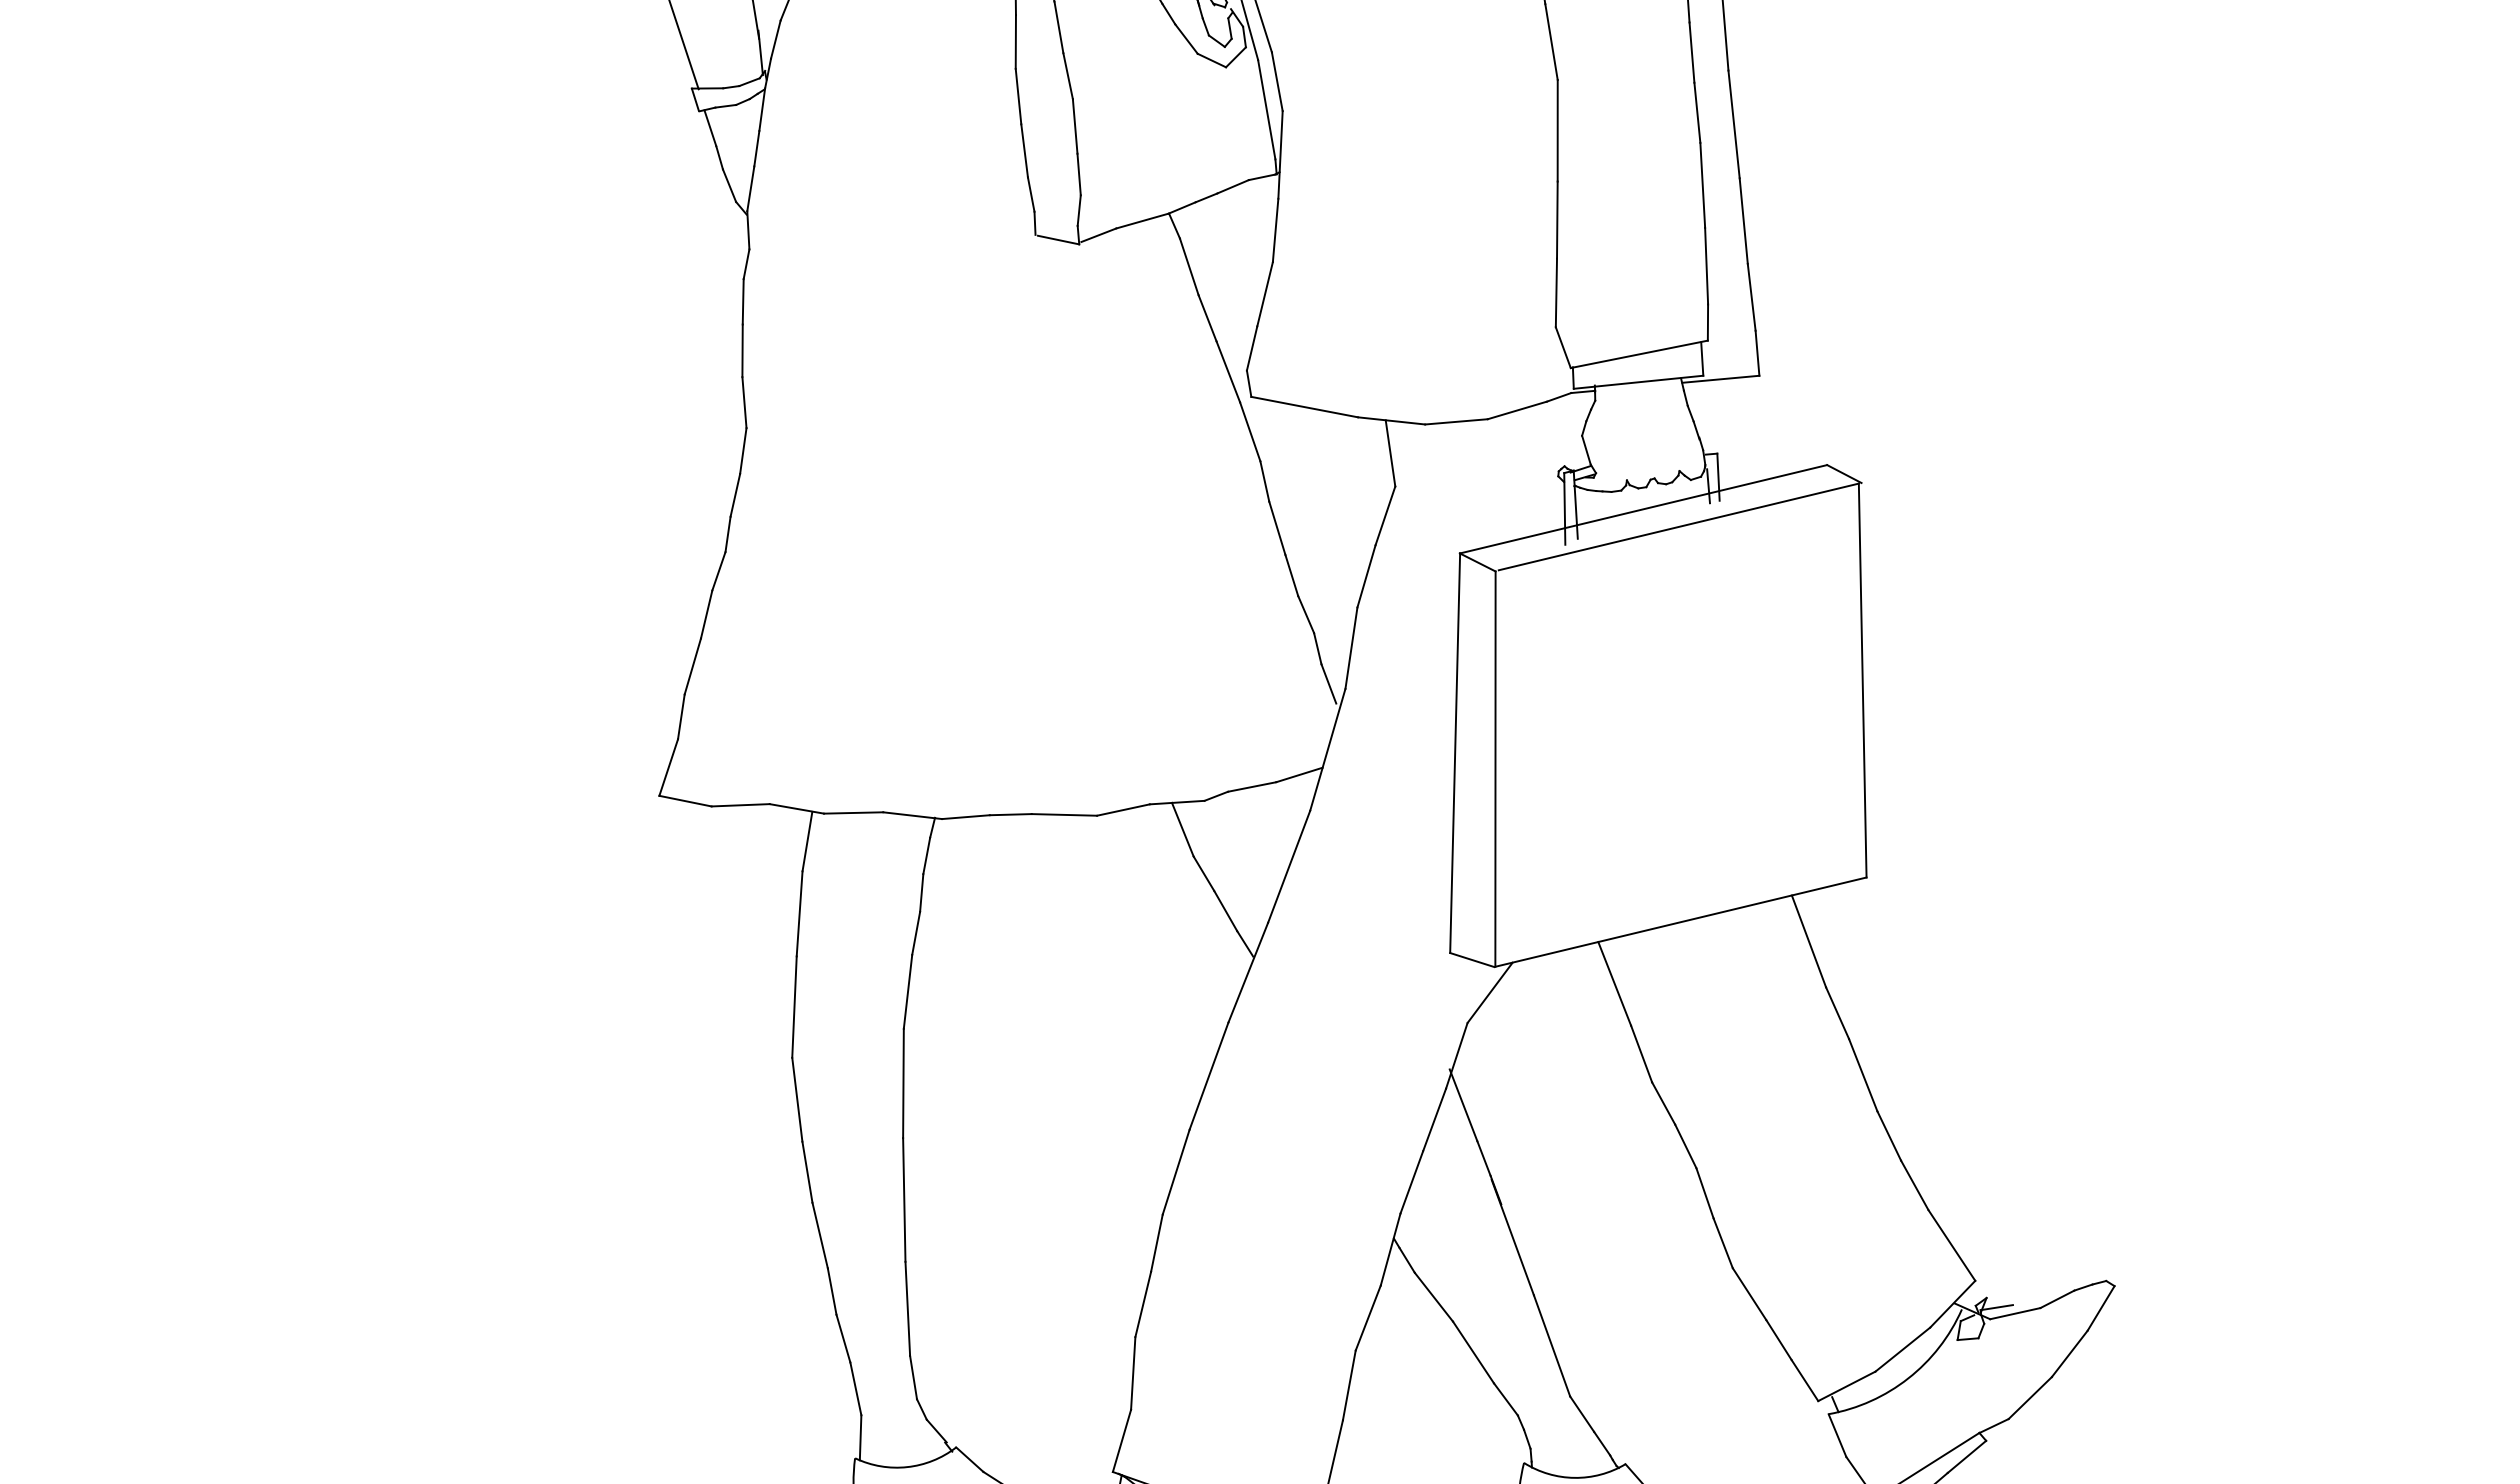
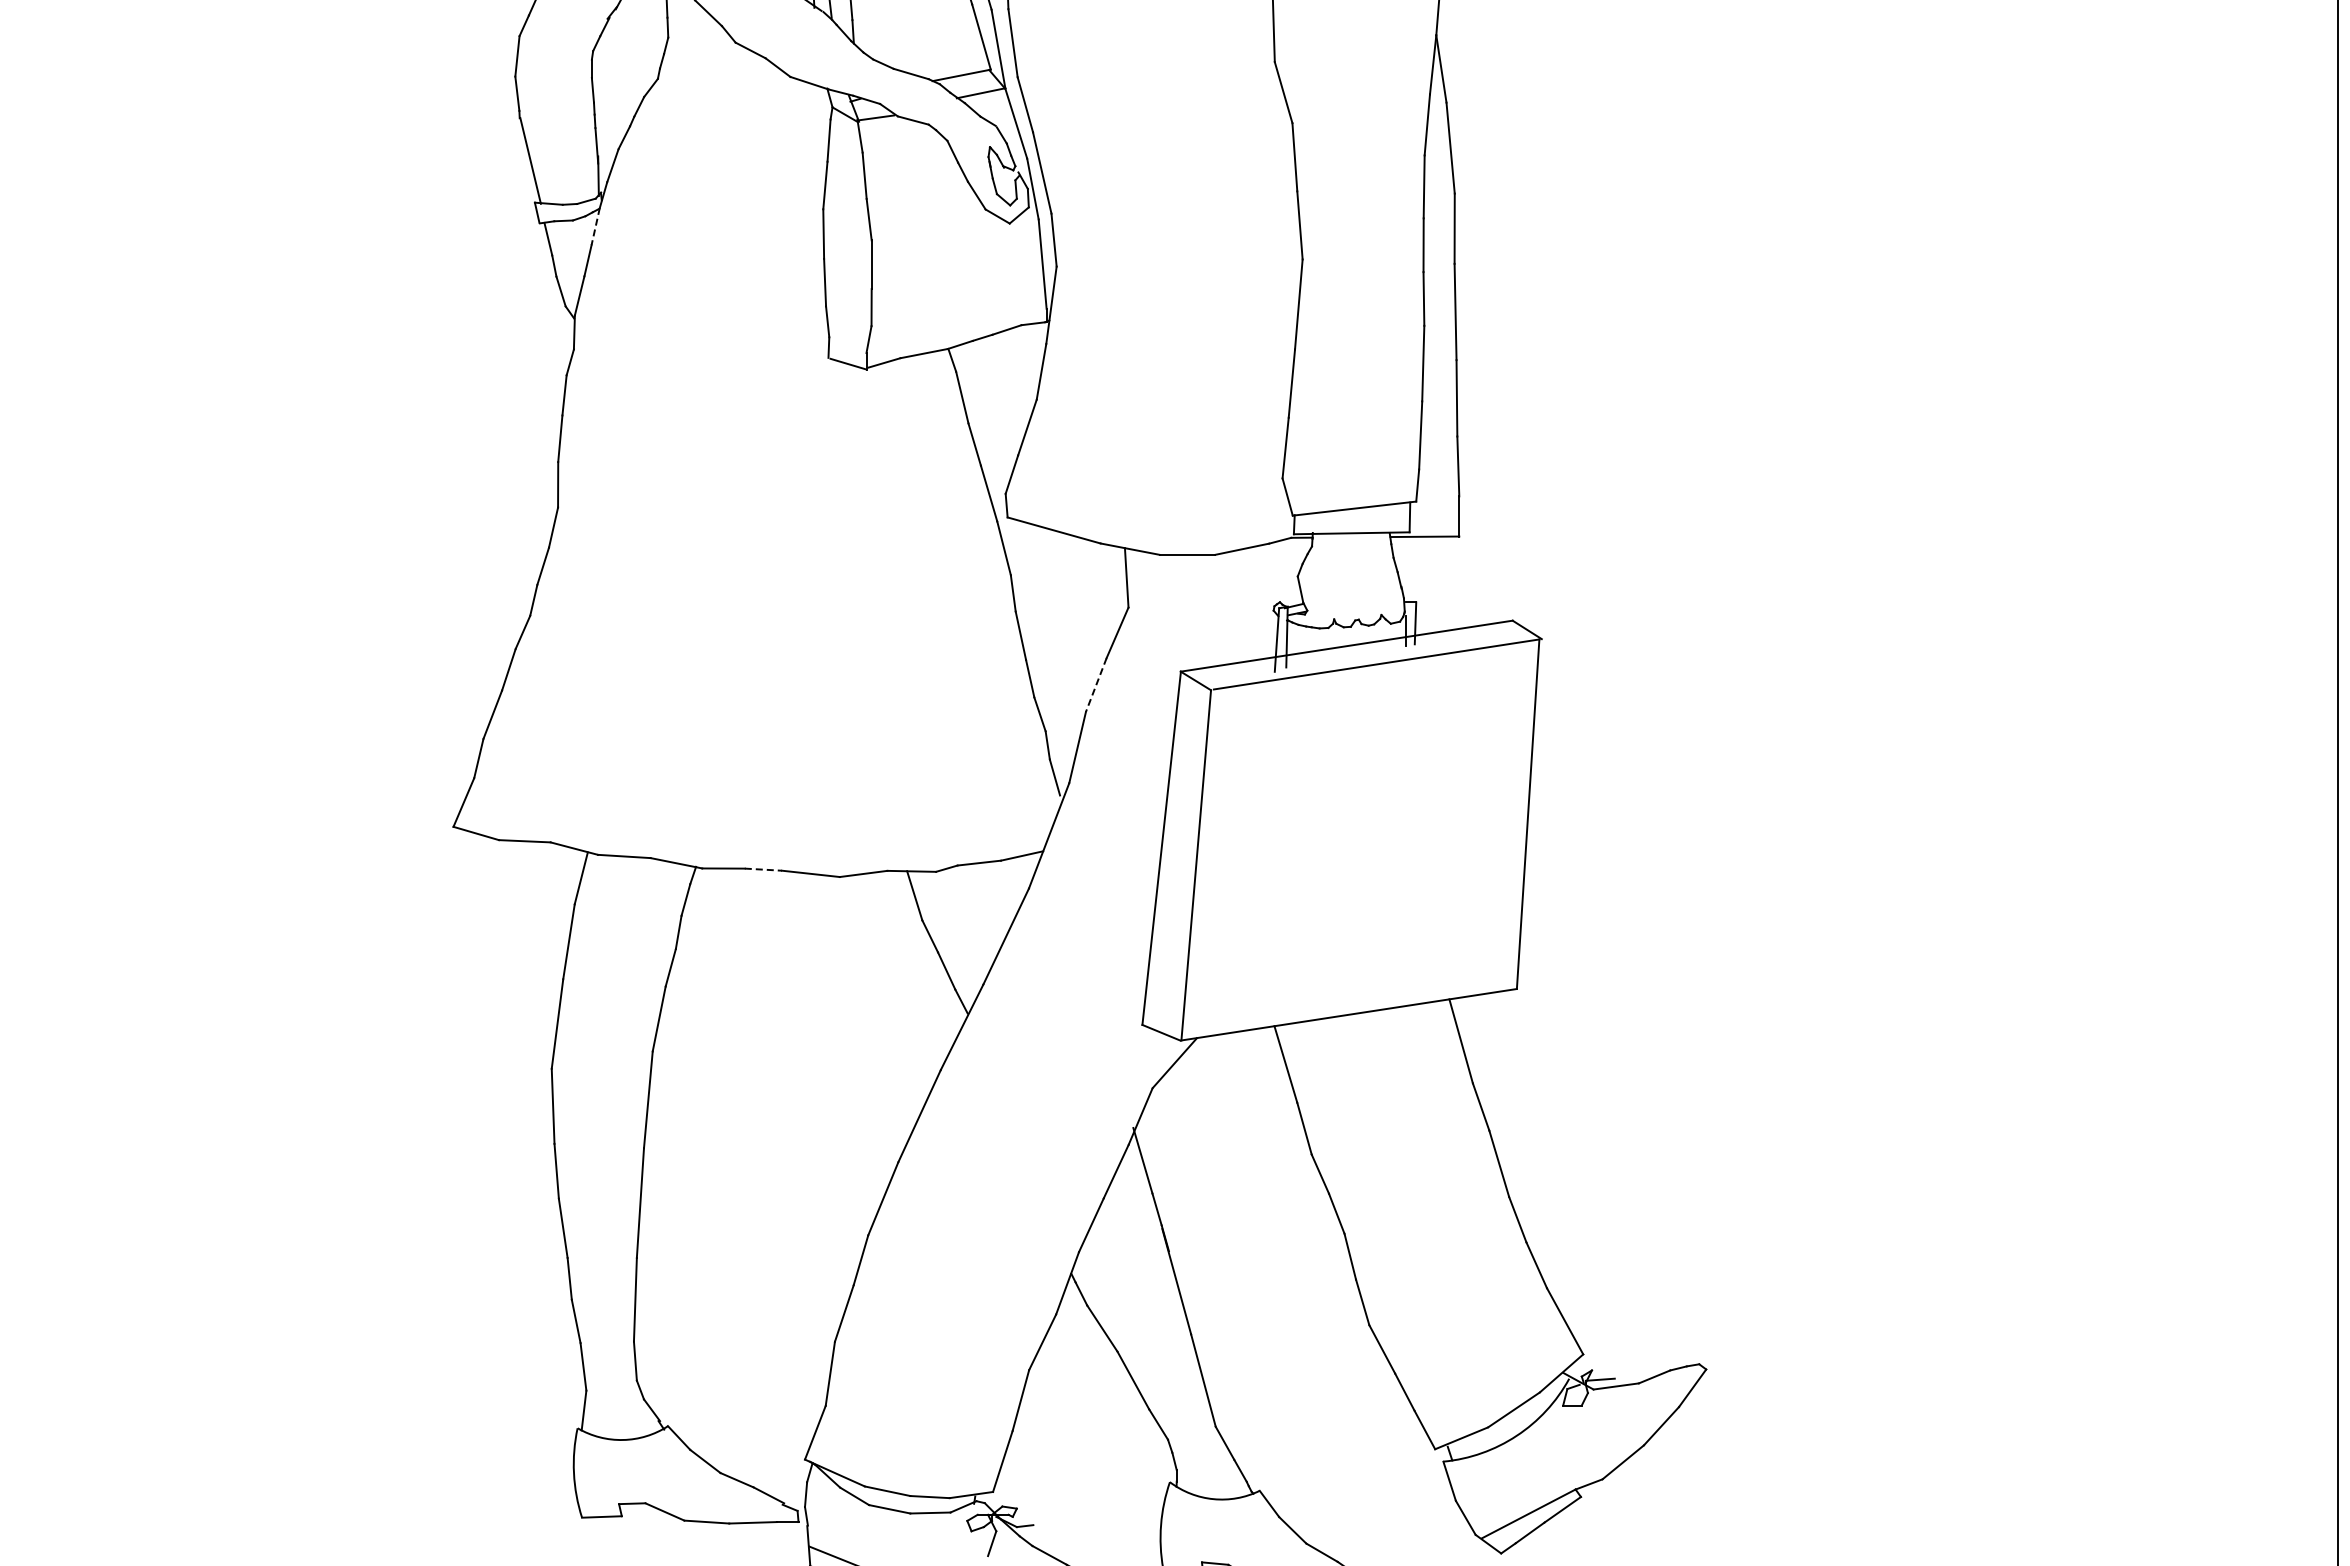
line: (762, 110) -> (595, 227), solid -> dashed
line: (1366, 576) -> (1096, 685), solid -> dashed
line: (1010, 814) -> (763, 869), solid -> dashed

